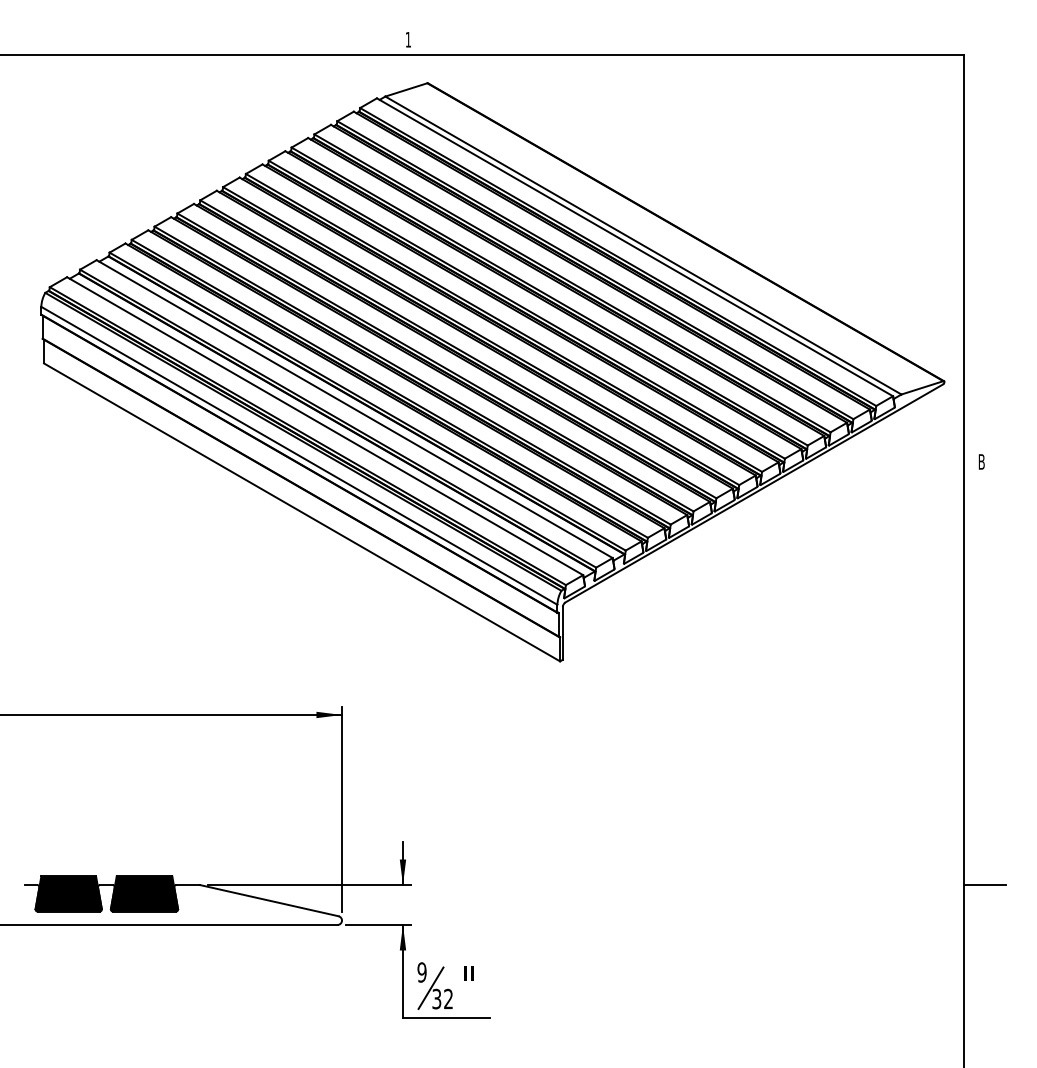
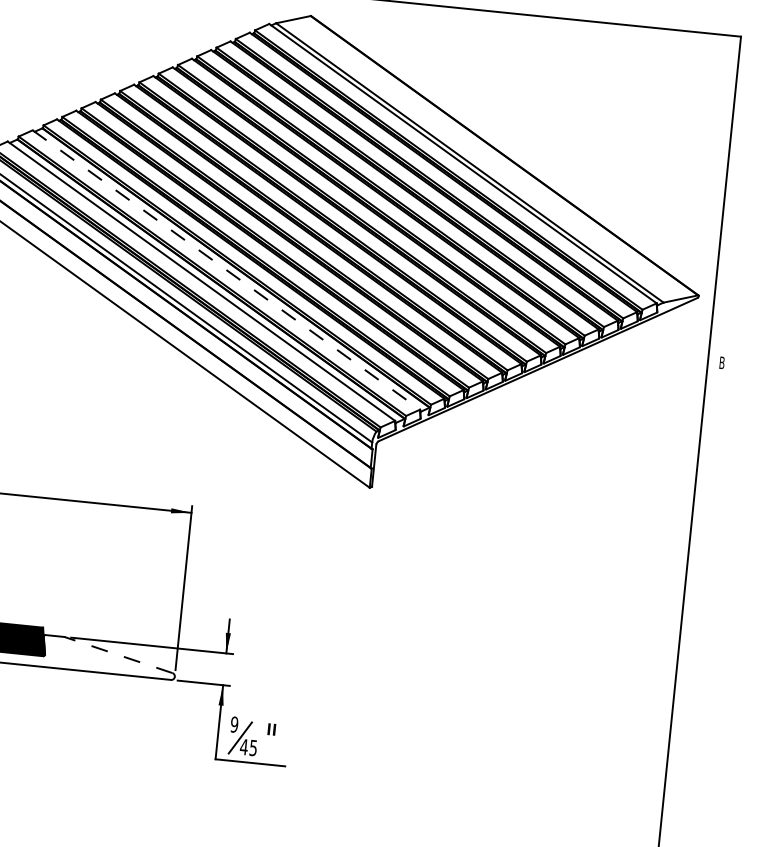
line: (354, 409) -> (226, 270), solid -> dashed
line: (984, 884) -> (690, 700), removed
line: (269, 900) -> (118, 654), solid -> dashed
text: (442, 998) -> (248, 747), 32 -> 45

